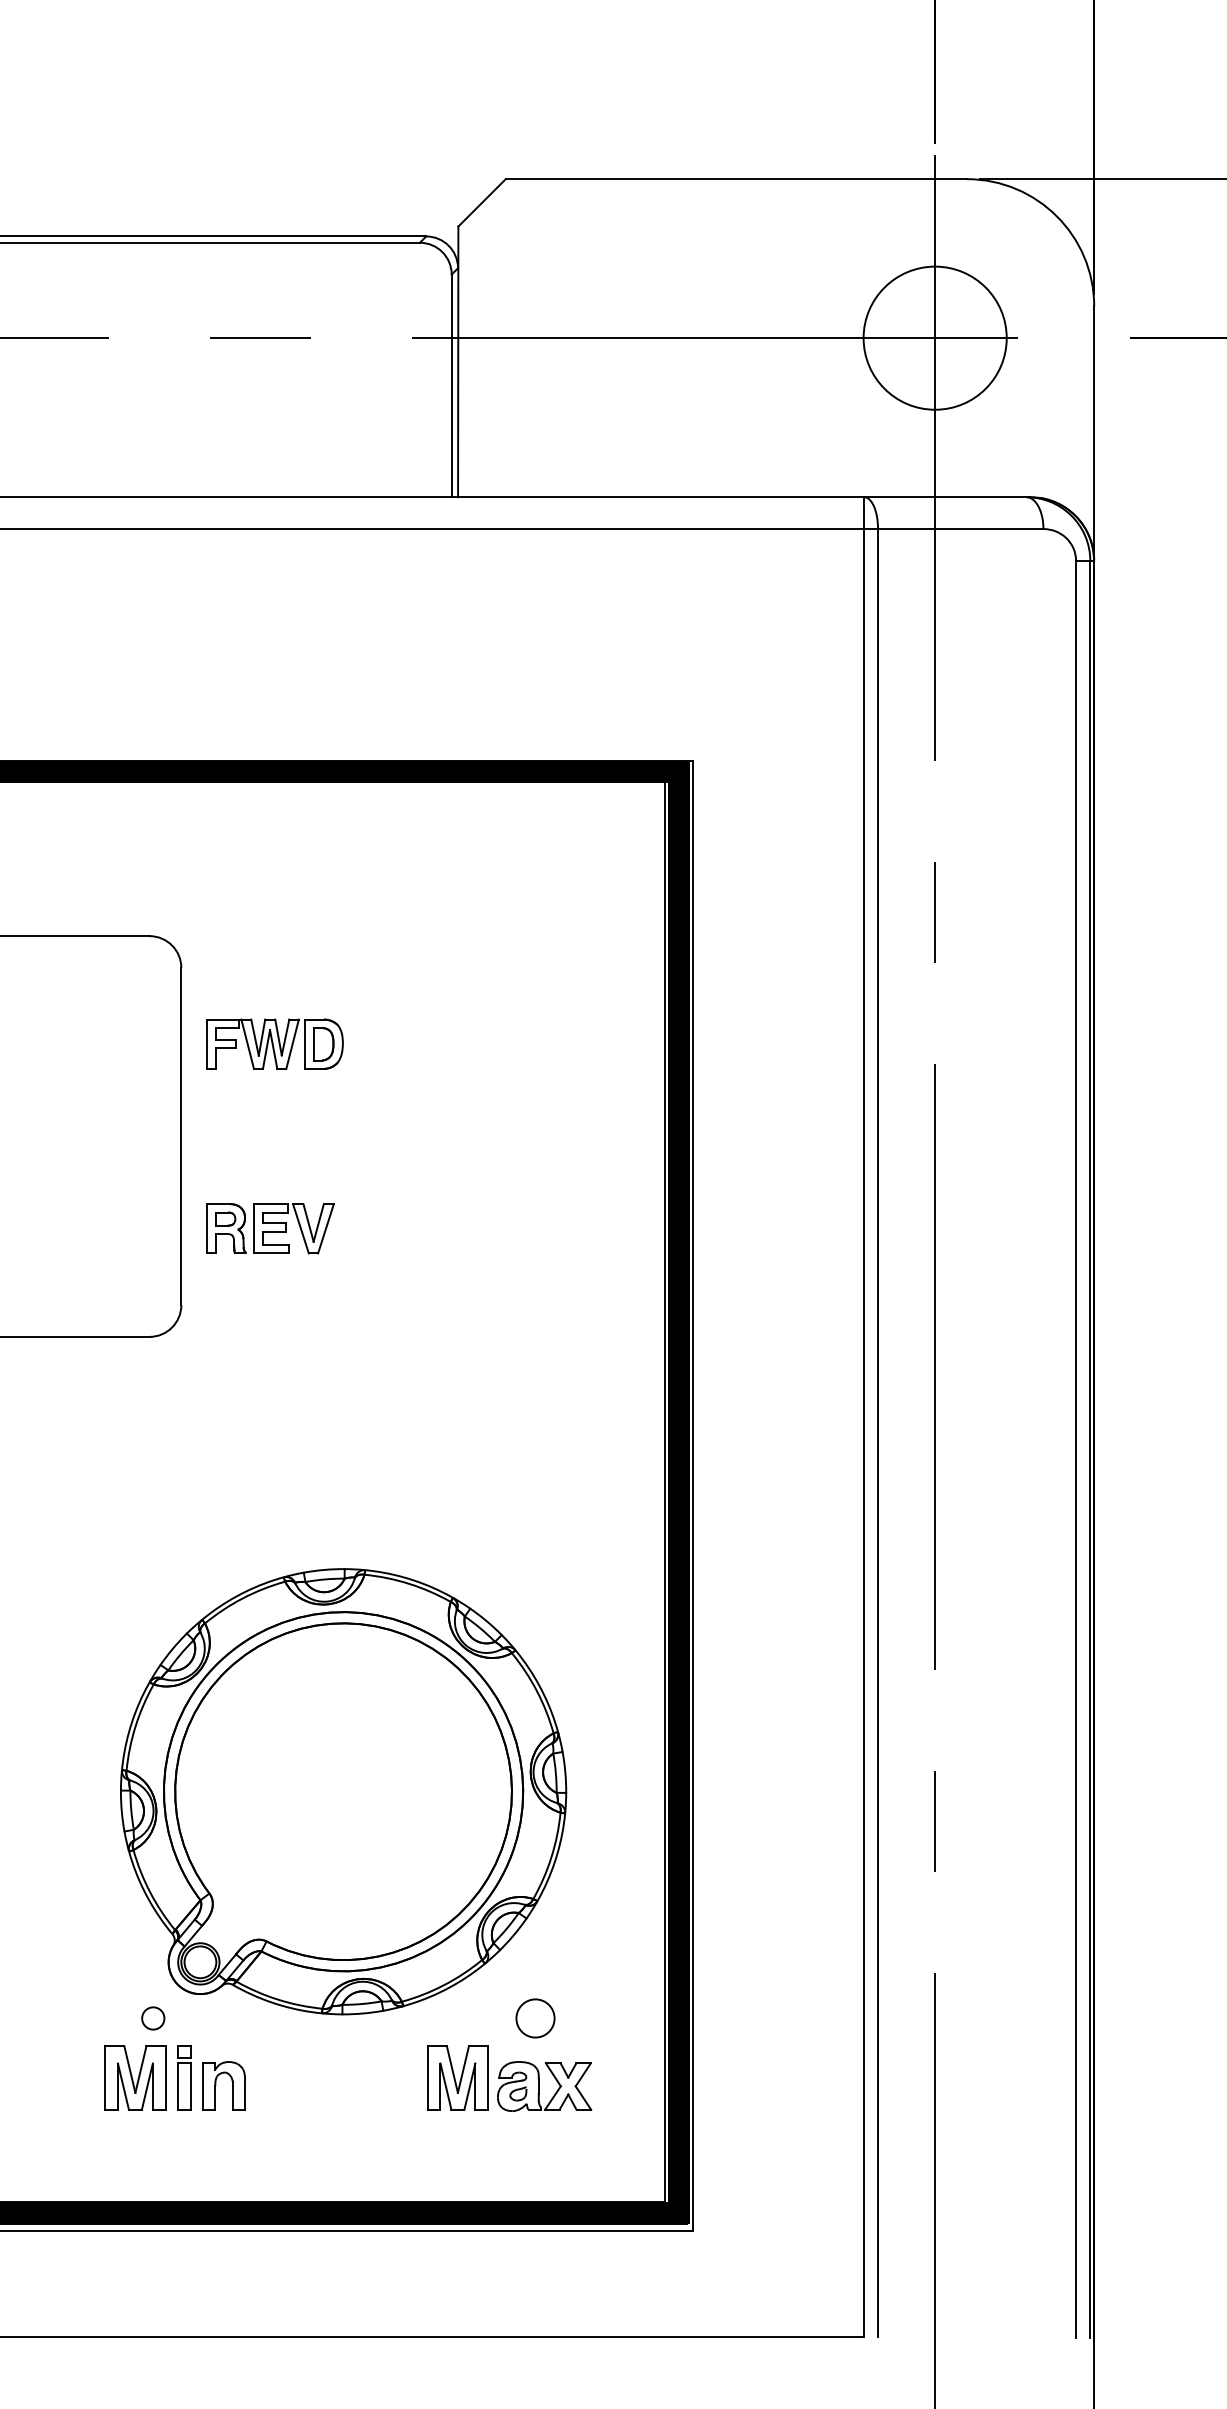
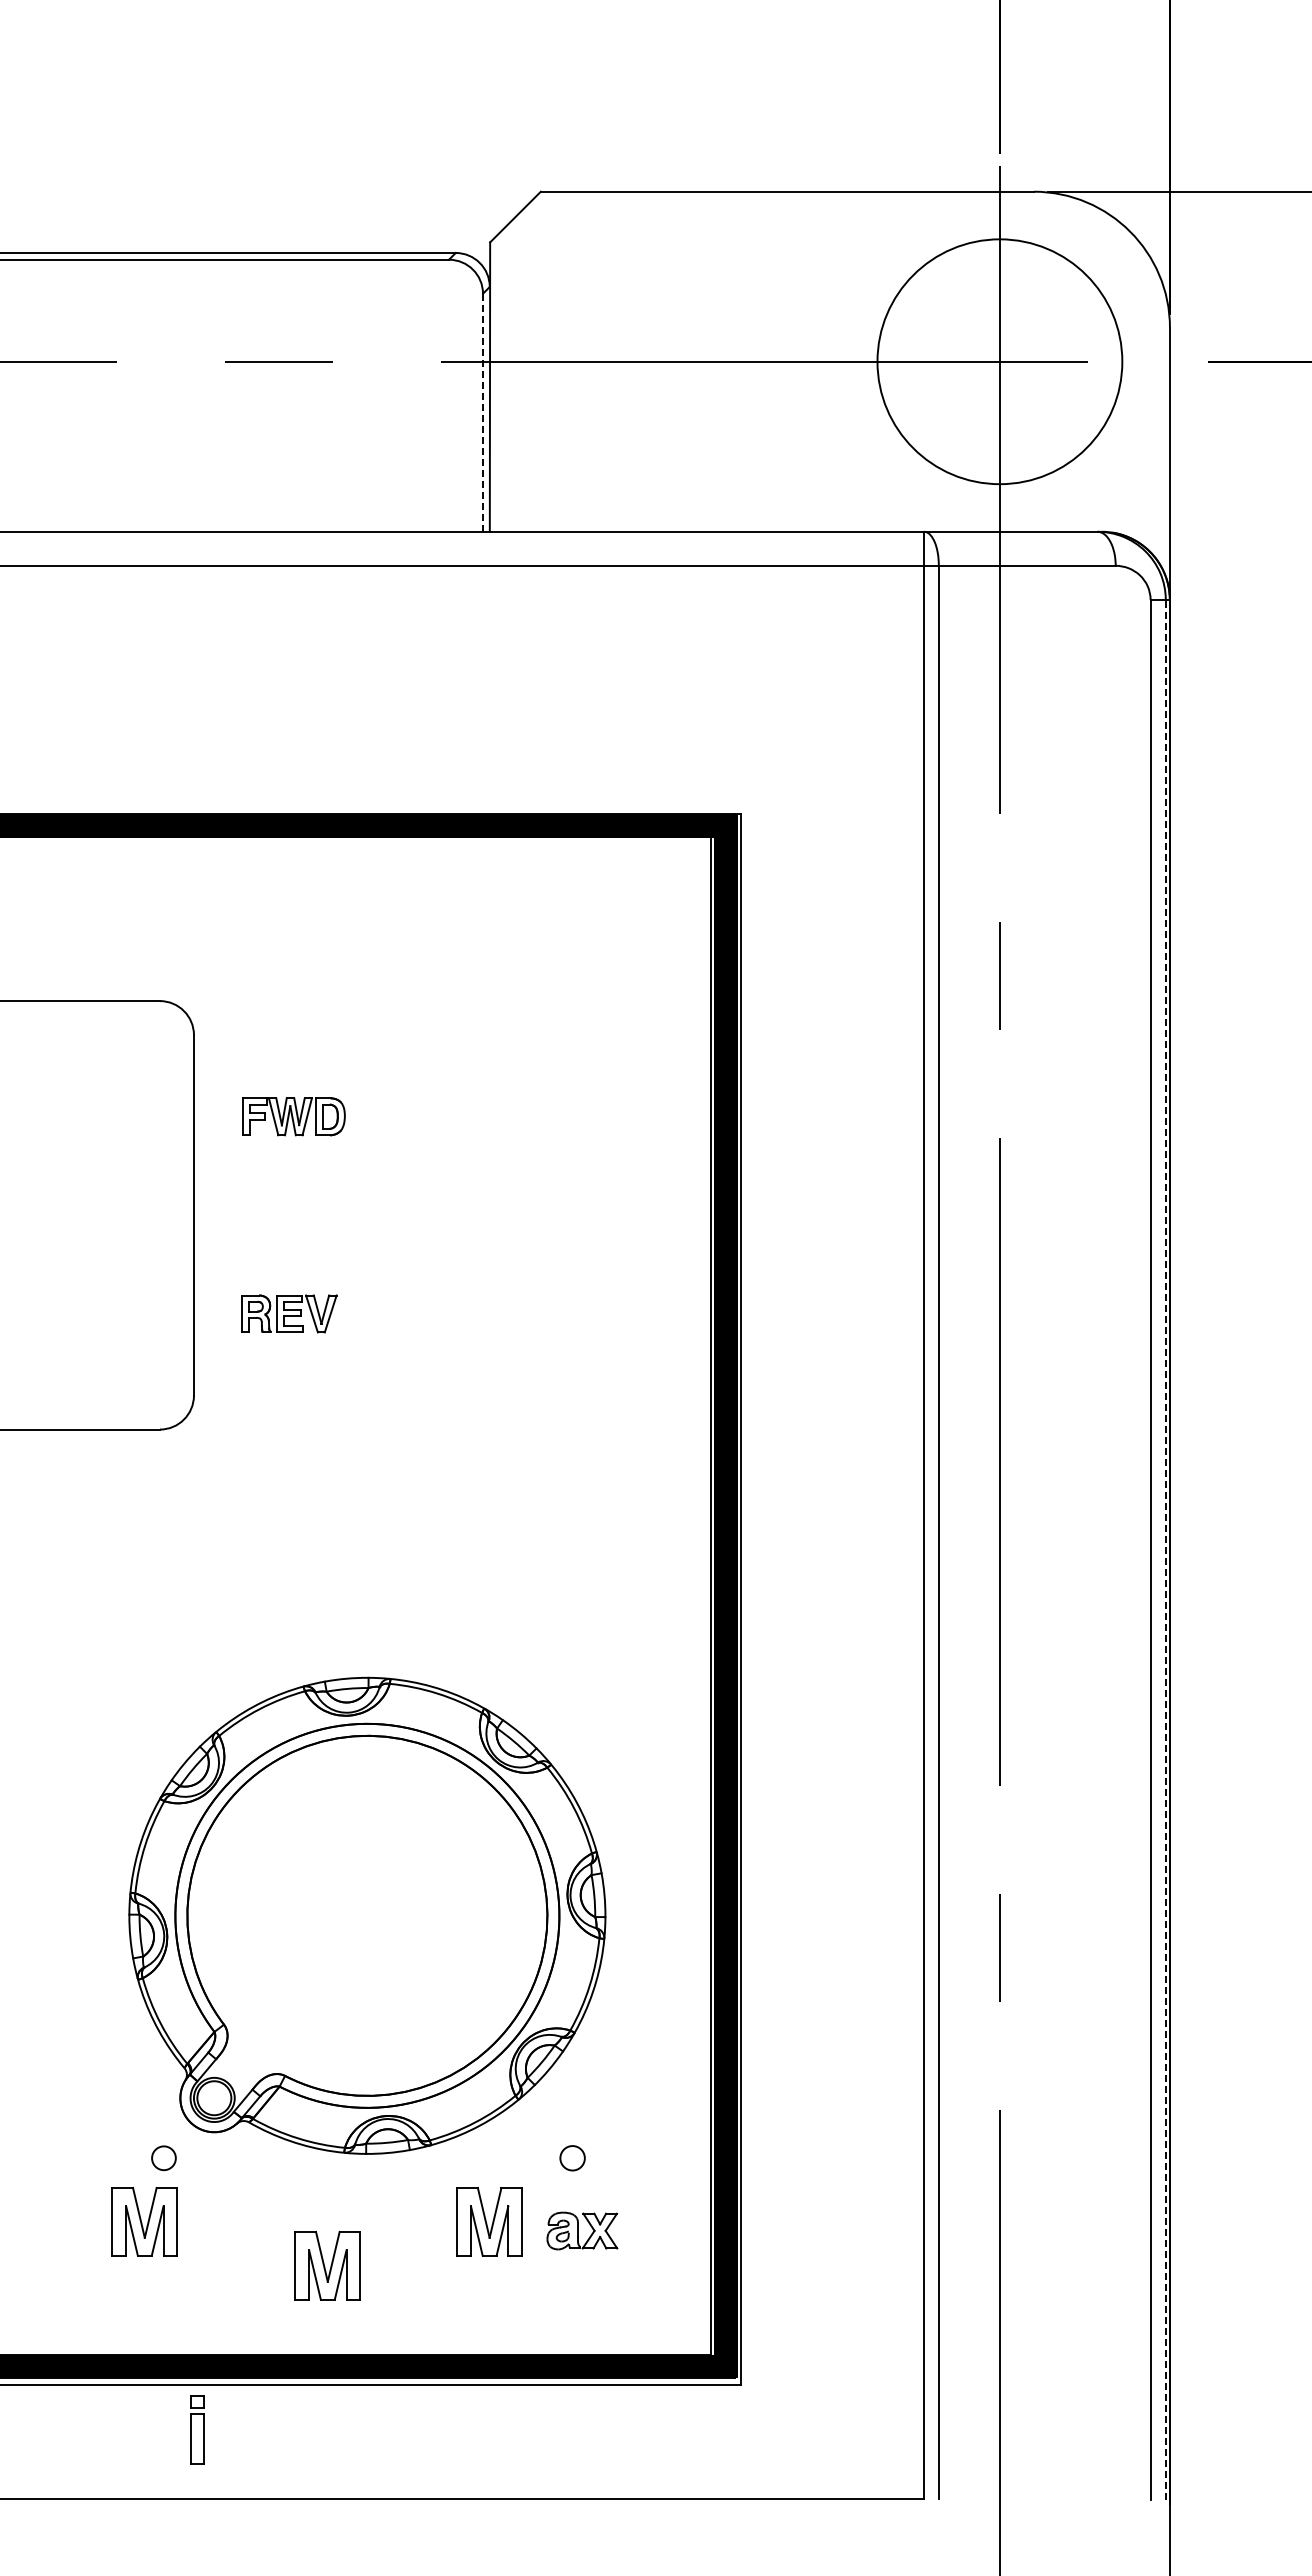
circle: (934, 337) -> (999, 361), size x1.6
line: (452, 385) -> (483, 412), solid -> dashed
part: (274, 1044) -> (293, 1116), size x0.7
part: (269, 1228) -> (288, 1313), size x0.7
line: (1090, 1449) -> (1165, 1549), solid -> dashed
circle: (535, 2017) -> (572, 2157), size x0.6
part: (184, 2077) -> (197, 2429), moved
part: (216, 2085) -> (231, 2229), removed
part: (544, 2086) -> (582, 2230), size x0.7
part: (306, 2118) -> (327, 2265), added

